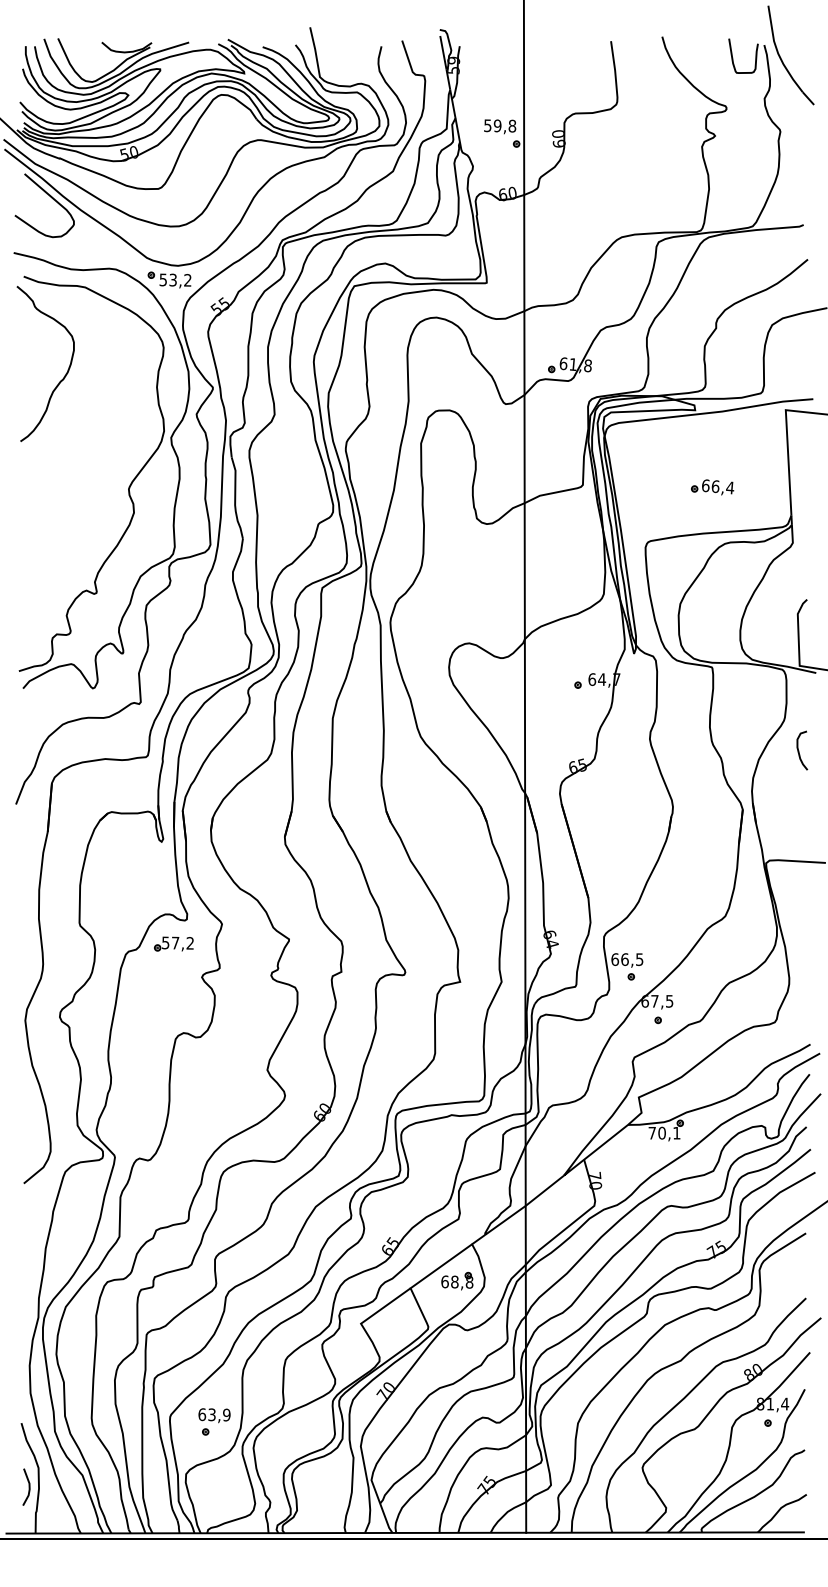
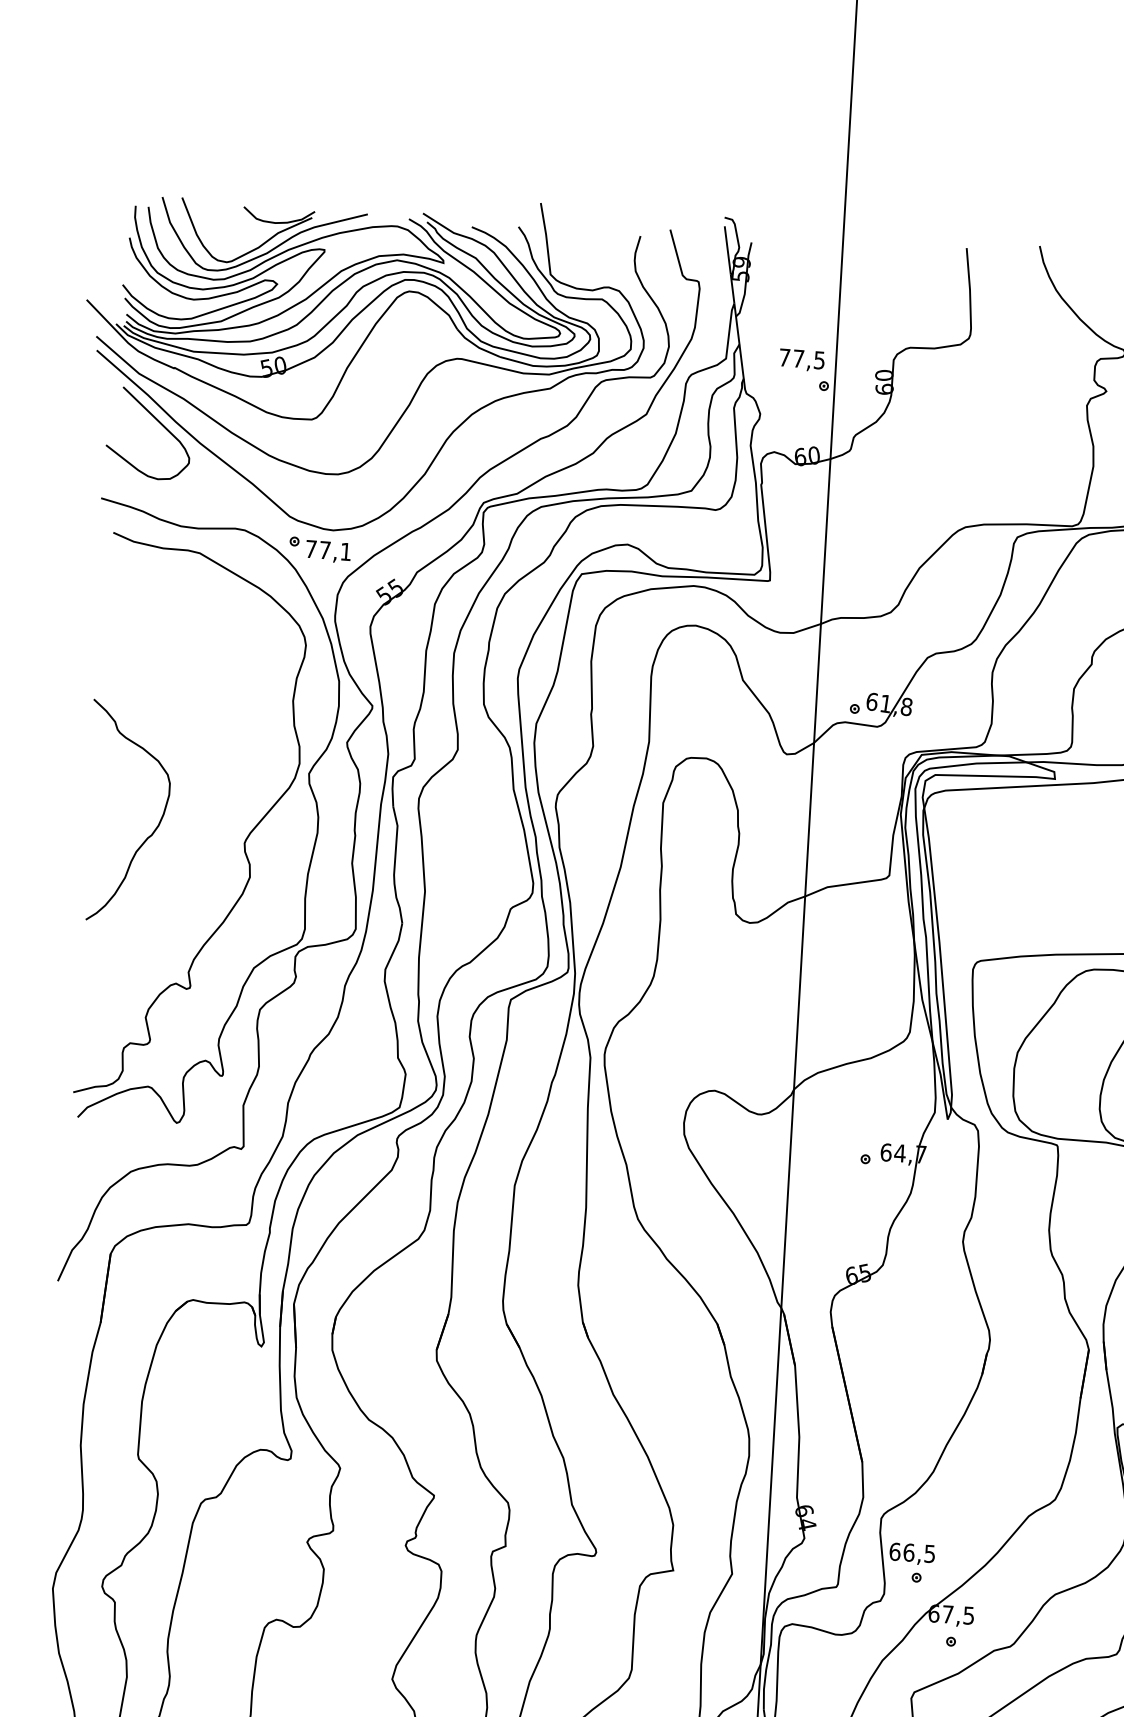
text: (500, 125) -> (802, 358), 59,8 -> 77,5
text: (175, 279) -> (328, 549), 53,2 -> 77,1
curve: (65, 373) -> (155, 826), moved
part: (712, 487) -> (1073, 890), removed
part: (173, 943) -> (269, 1491), removed

